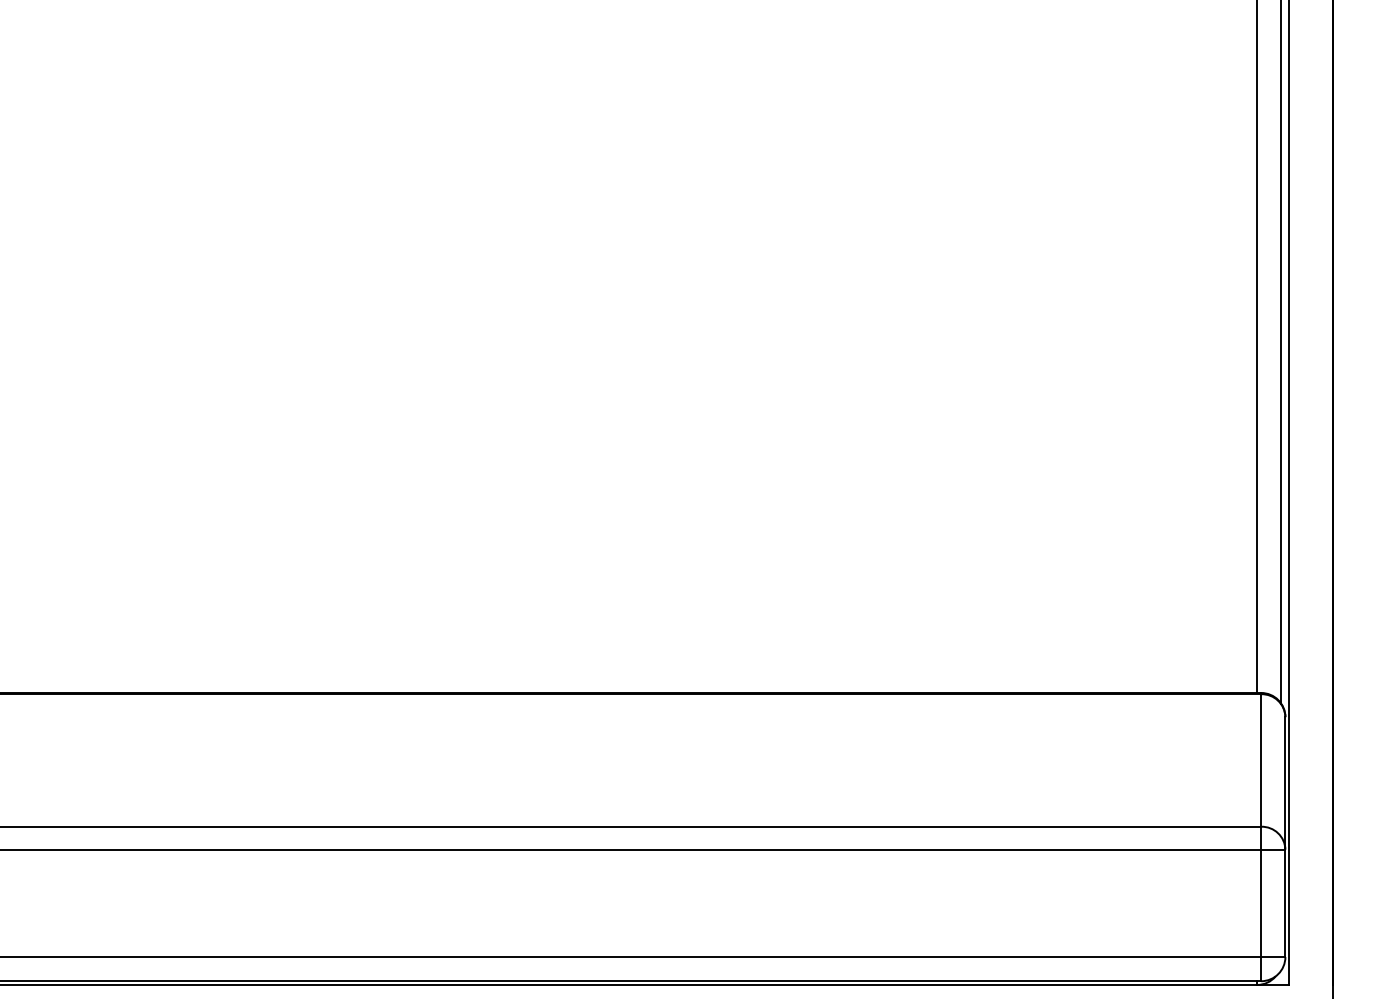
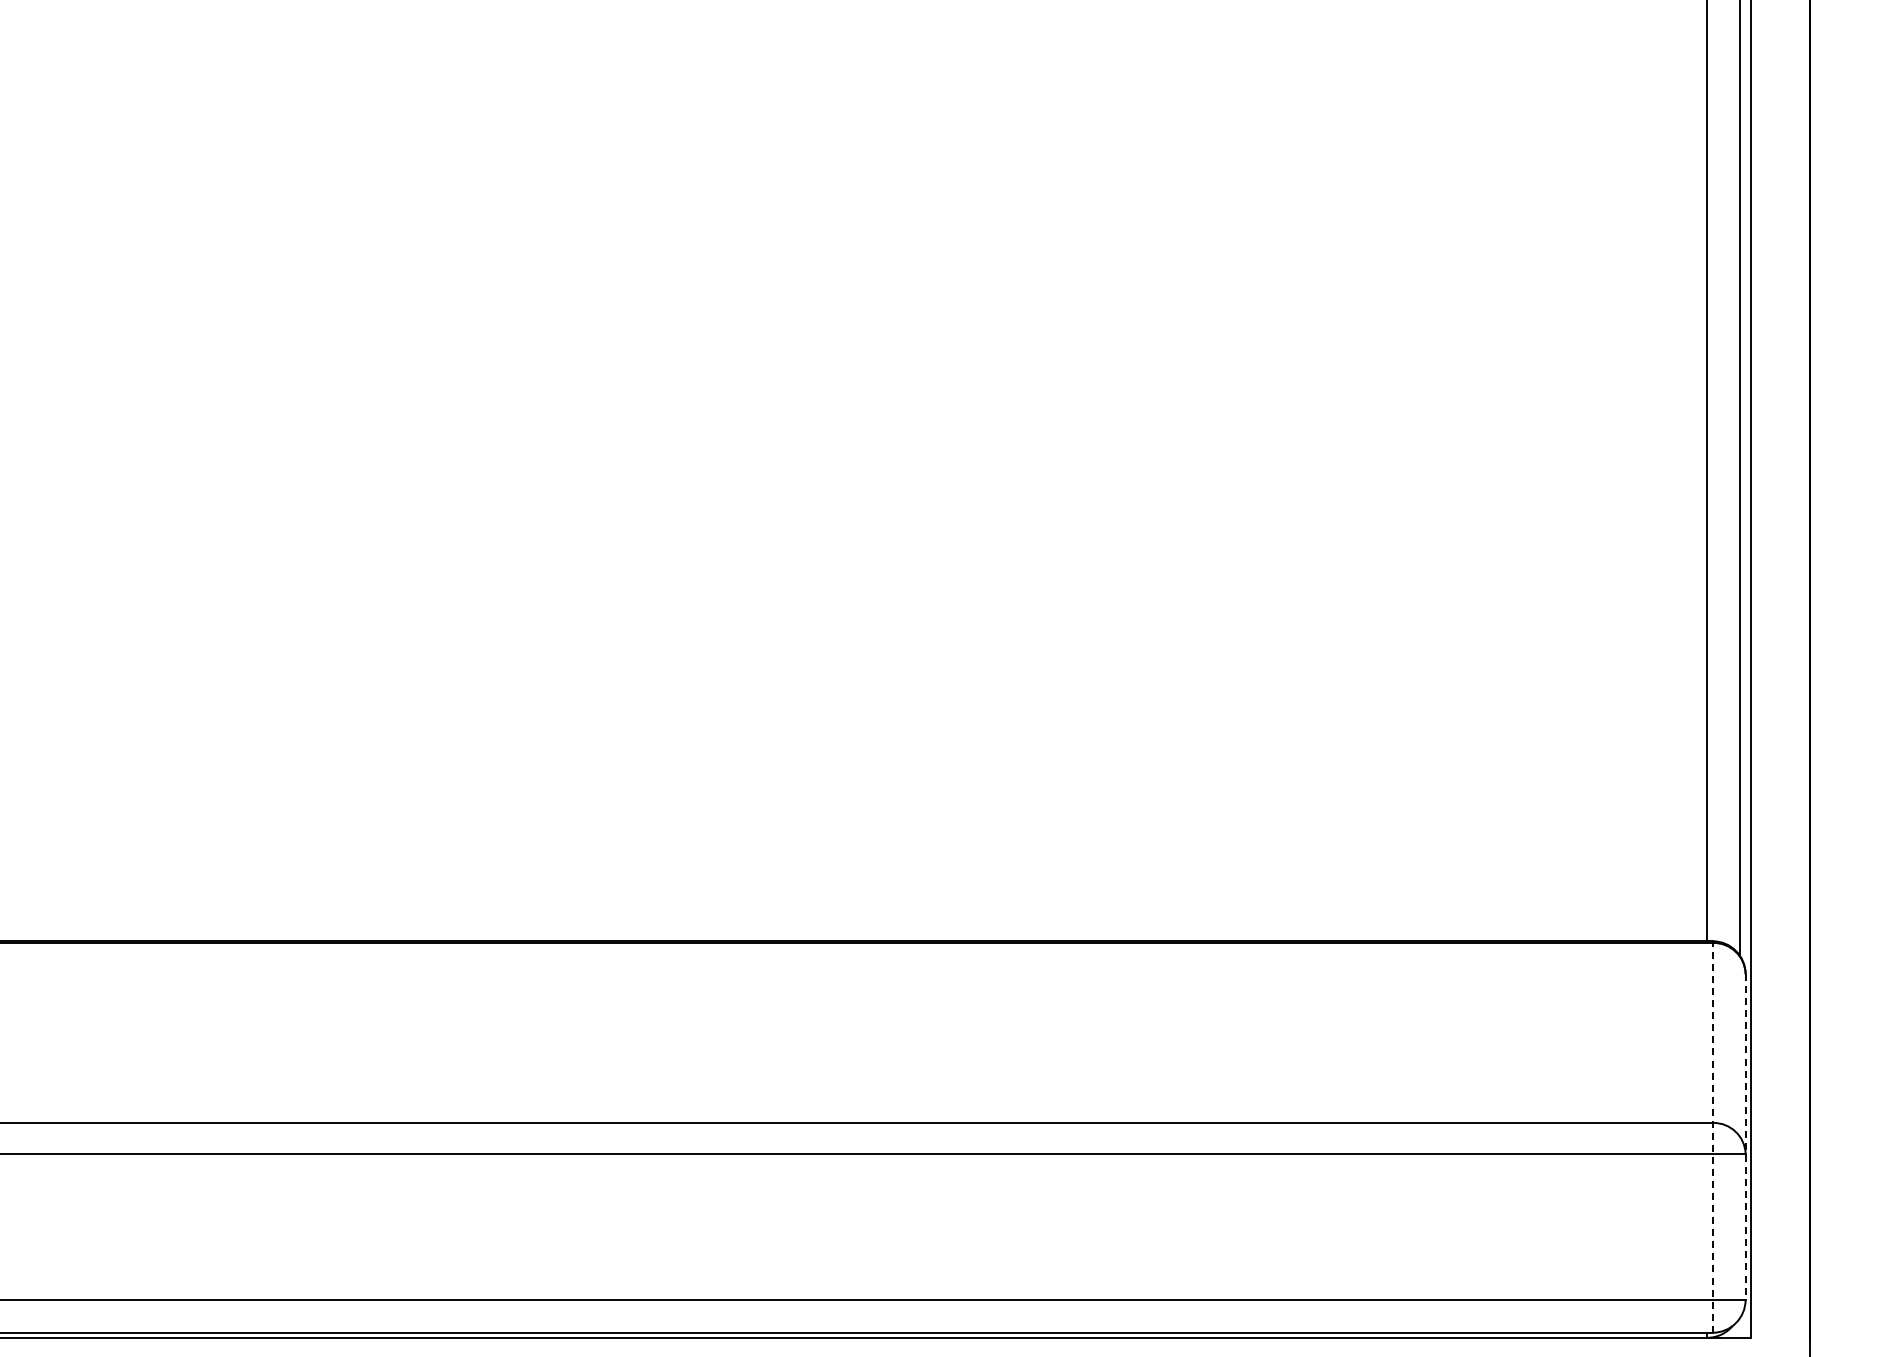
line: (1261, 837) -> (1712, 1137), solid -> dashed
line: (1285, 837) -> (1745, 1137), solid -> dashed

